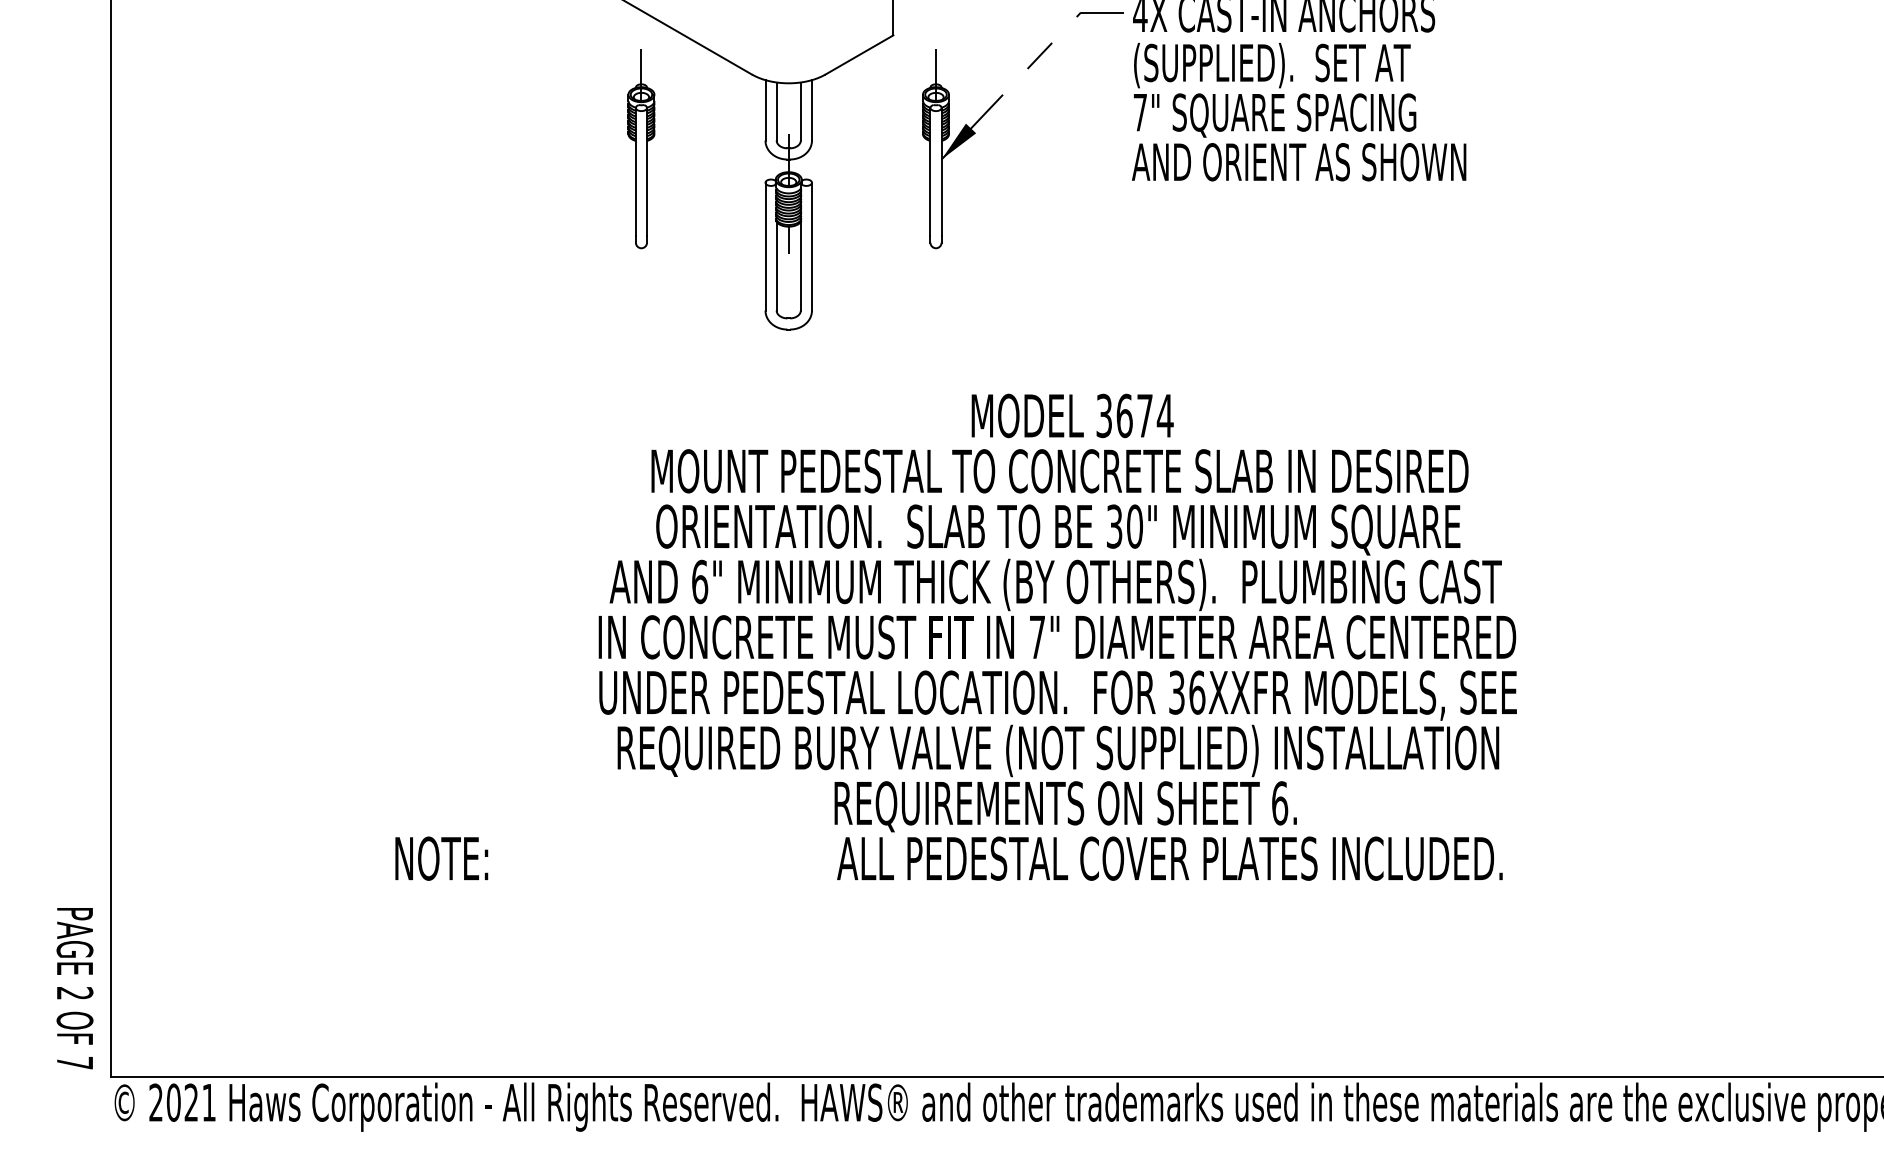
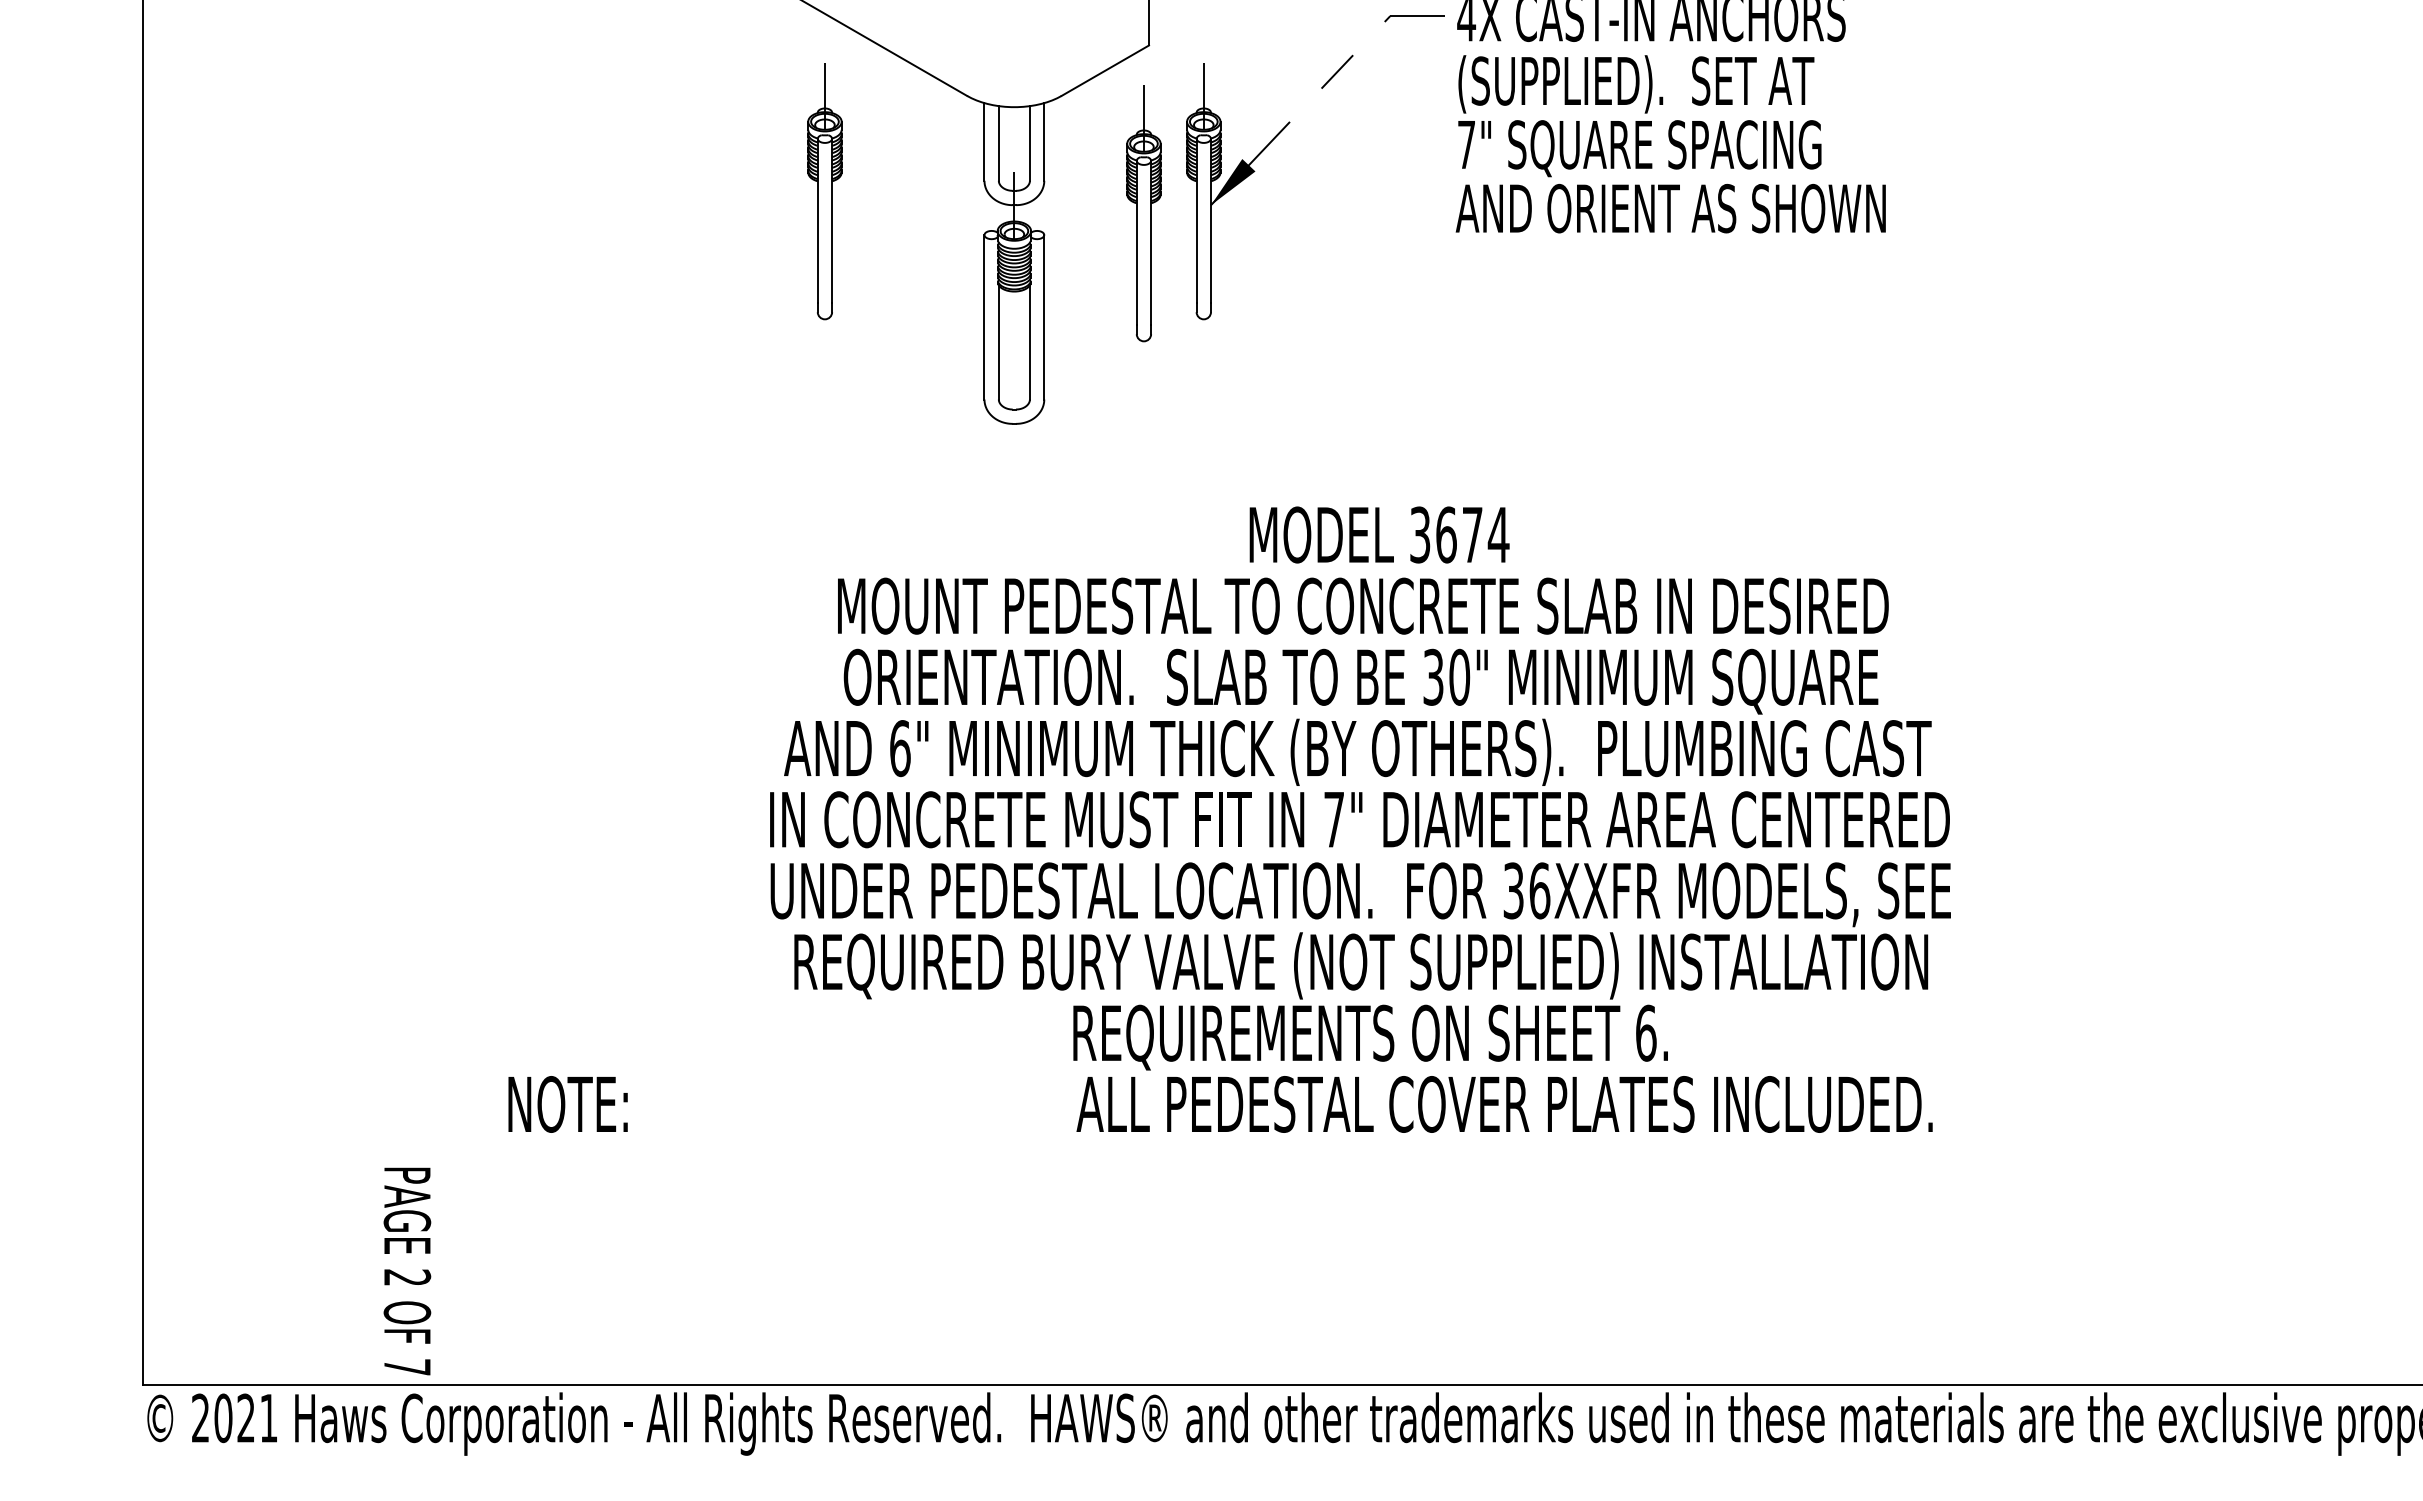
part: (889, 165) -> (1143, 213), added
line: (788, 239) -> (1014, 308), removed
text: (75, 988) -> (407, 1271), moved

